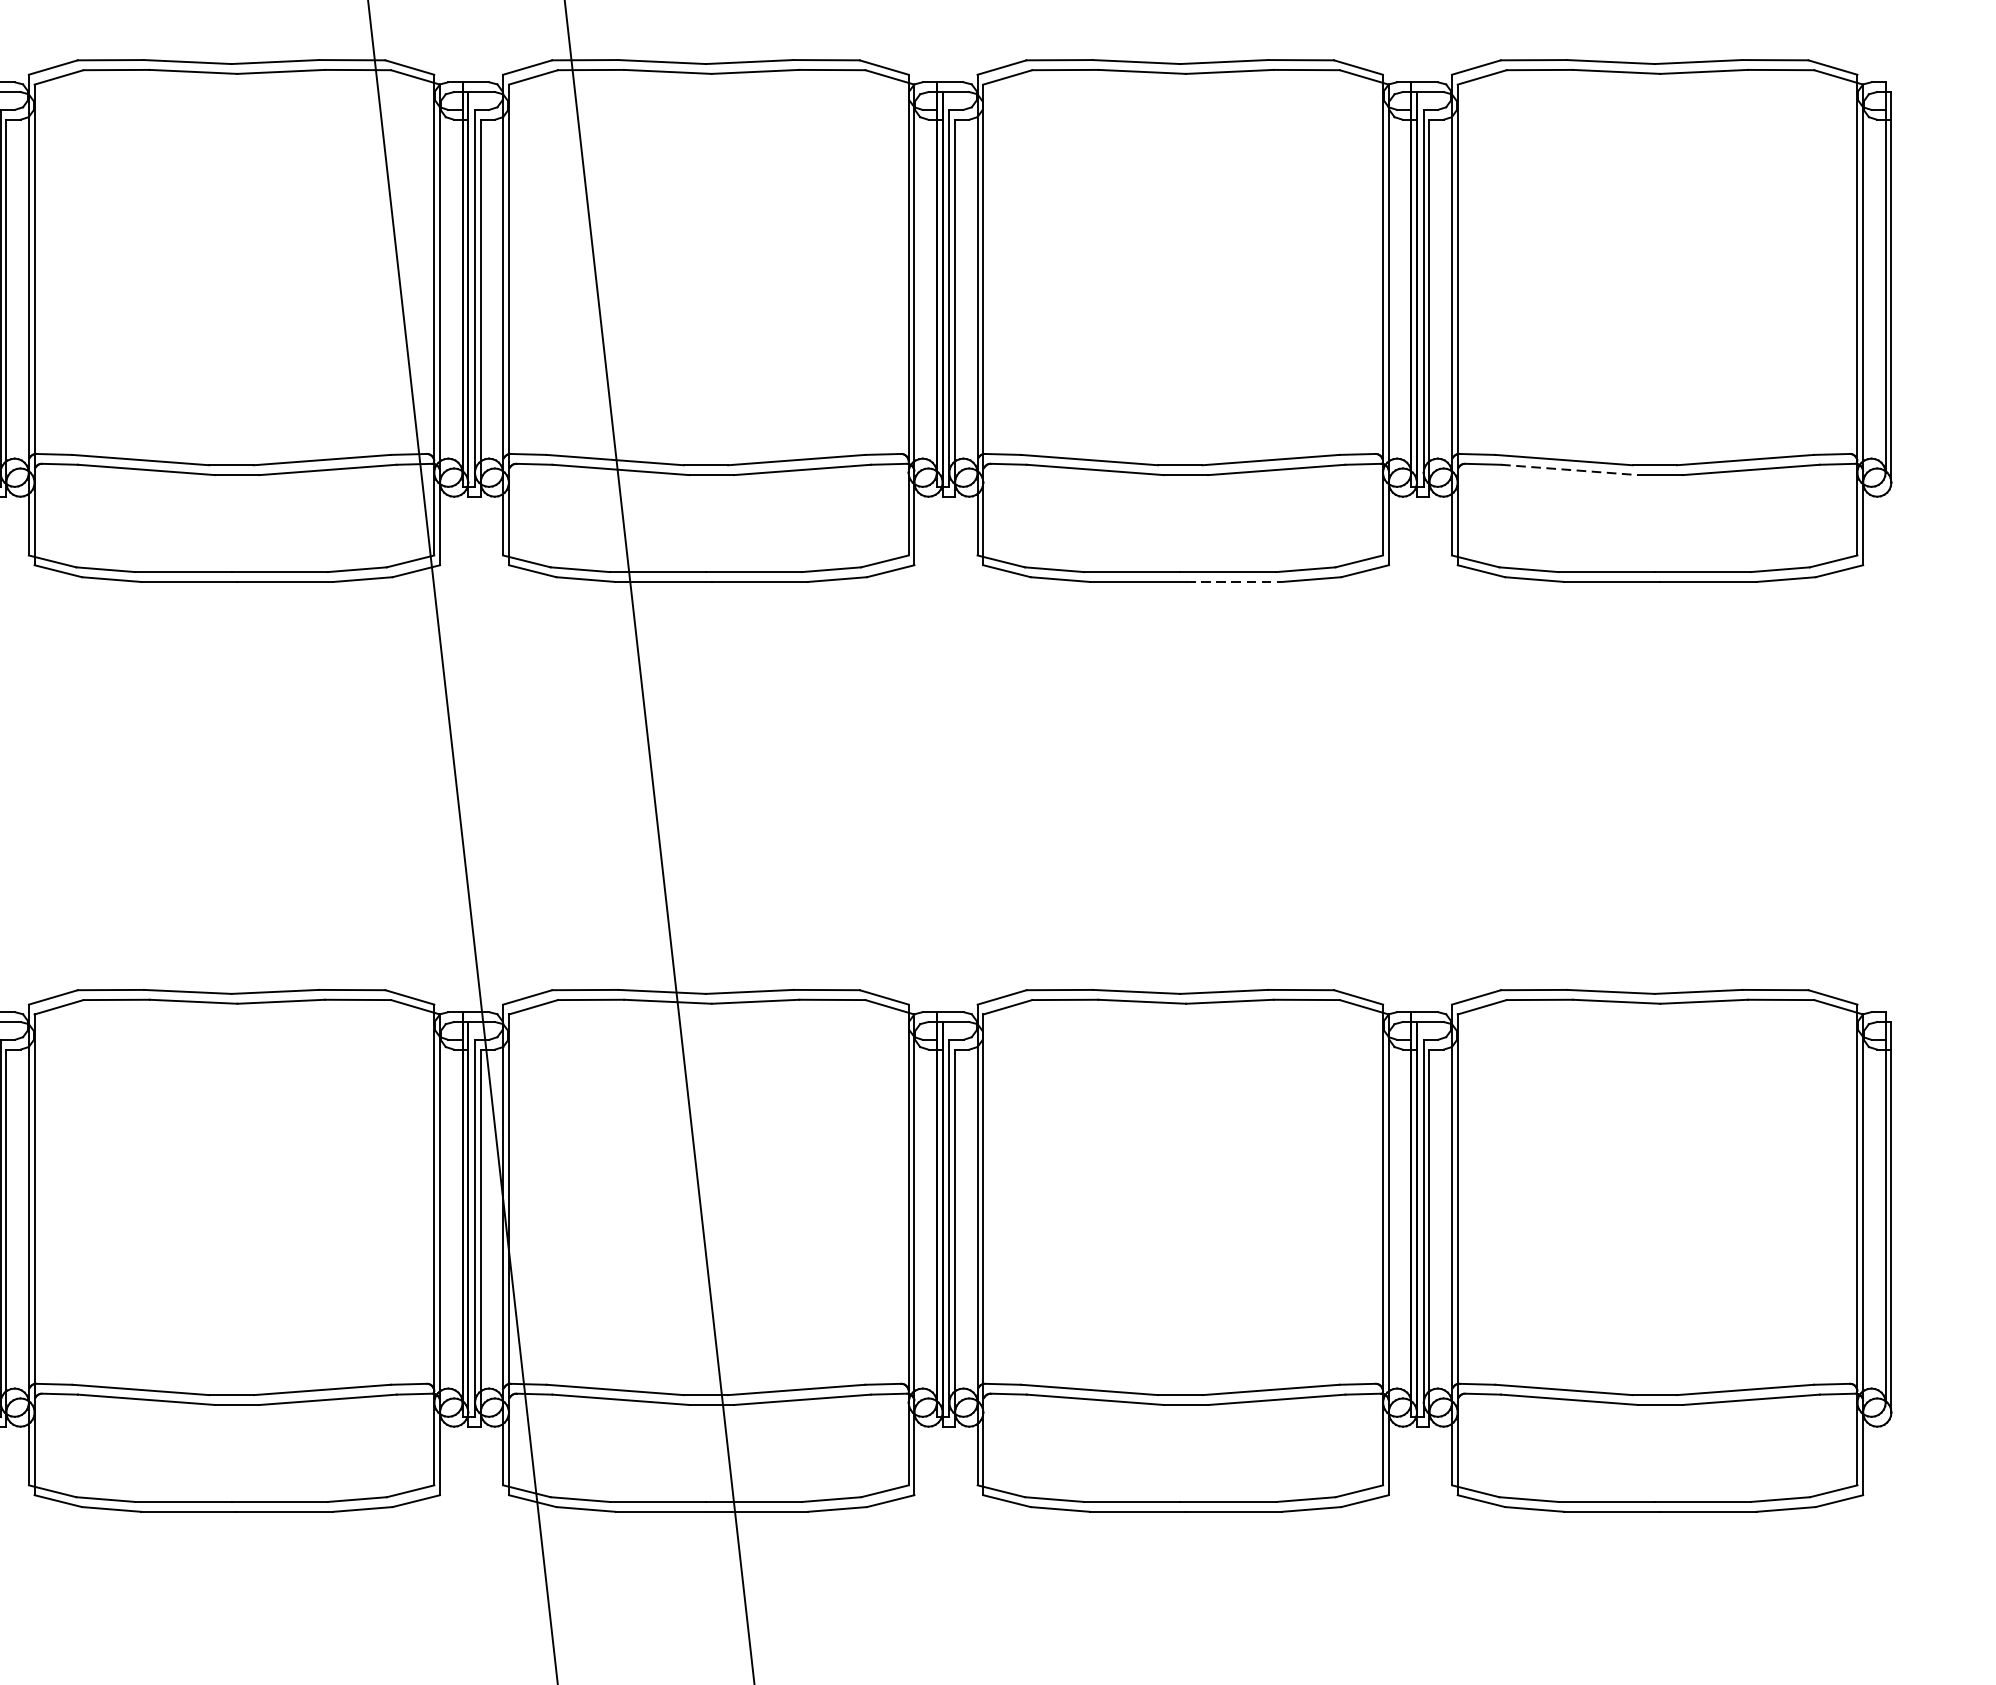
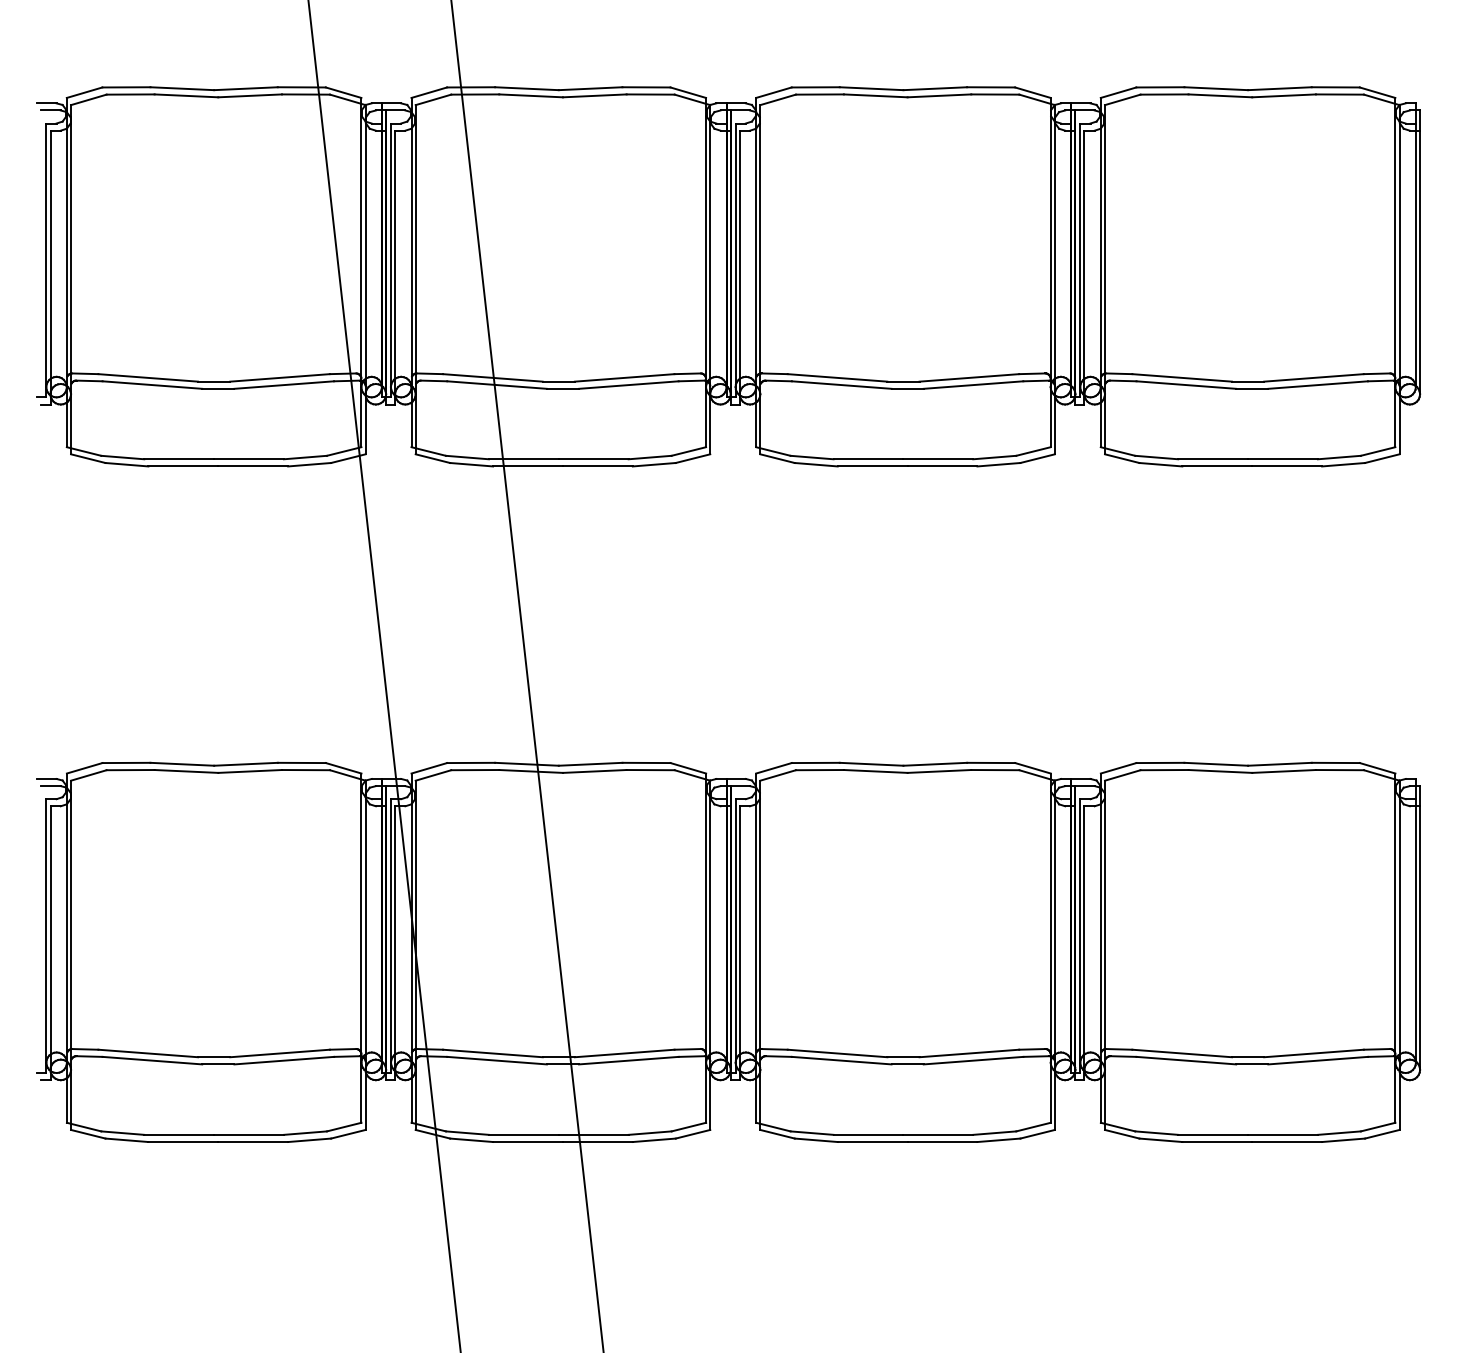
line: (1569, 470) -> (1186, 385), dashed -> solid
line: (1234, 582) -> (942, 466), dashed -> solid

